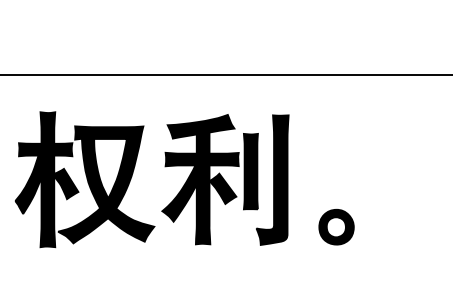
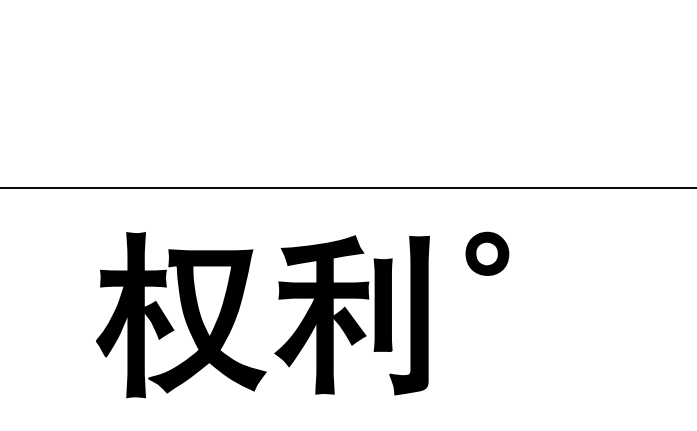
part: (336, 226) -> (487, 253), moved

